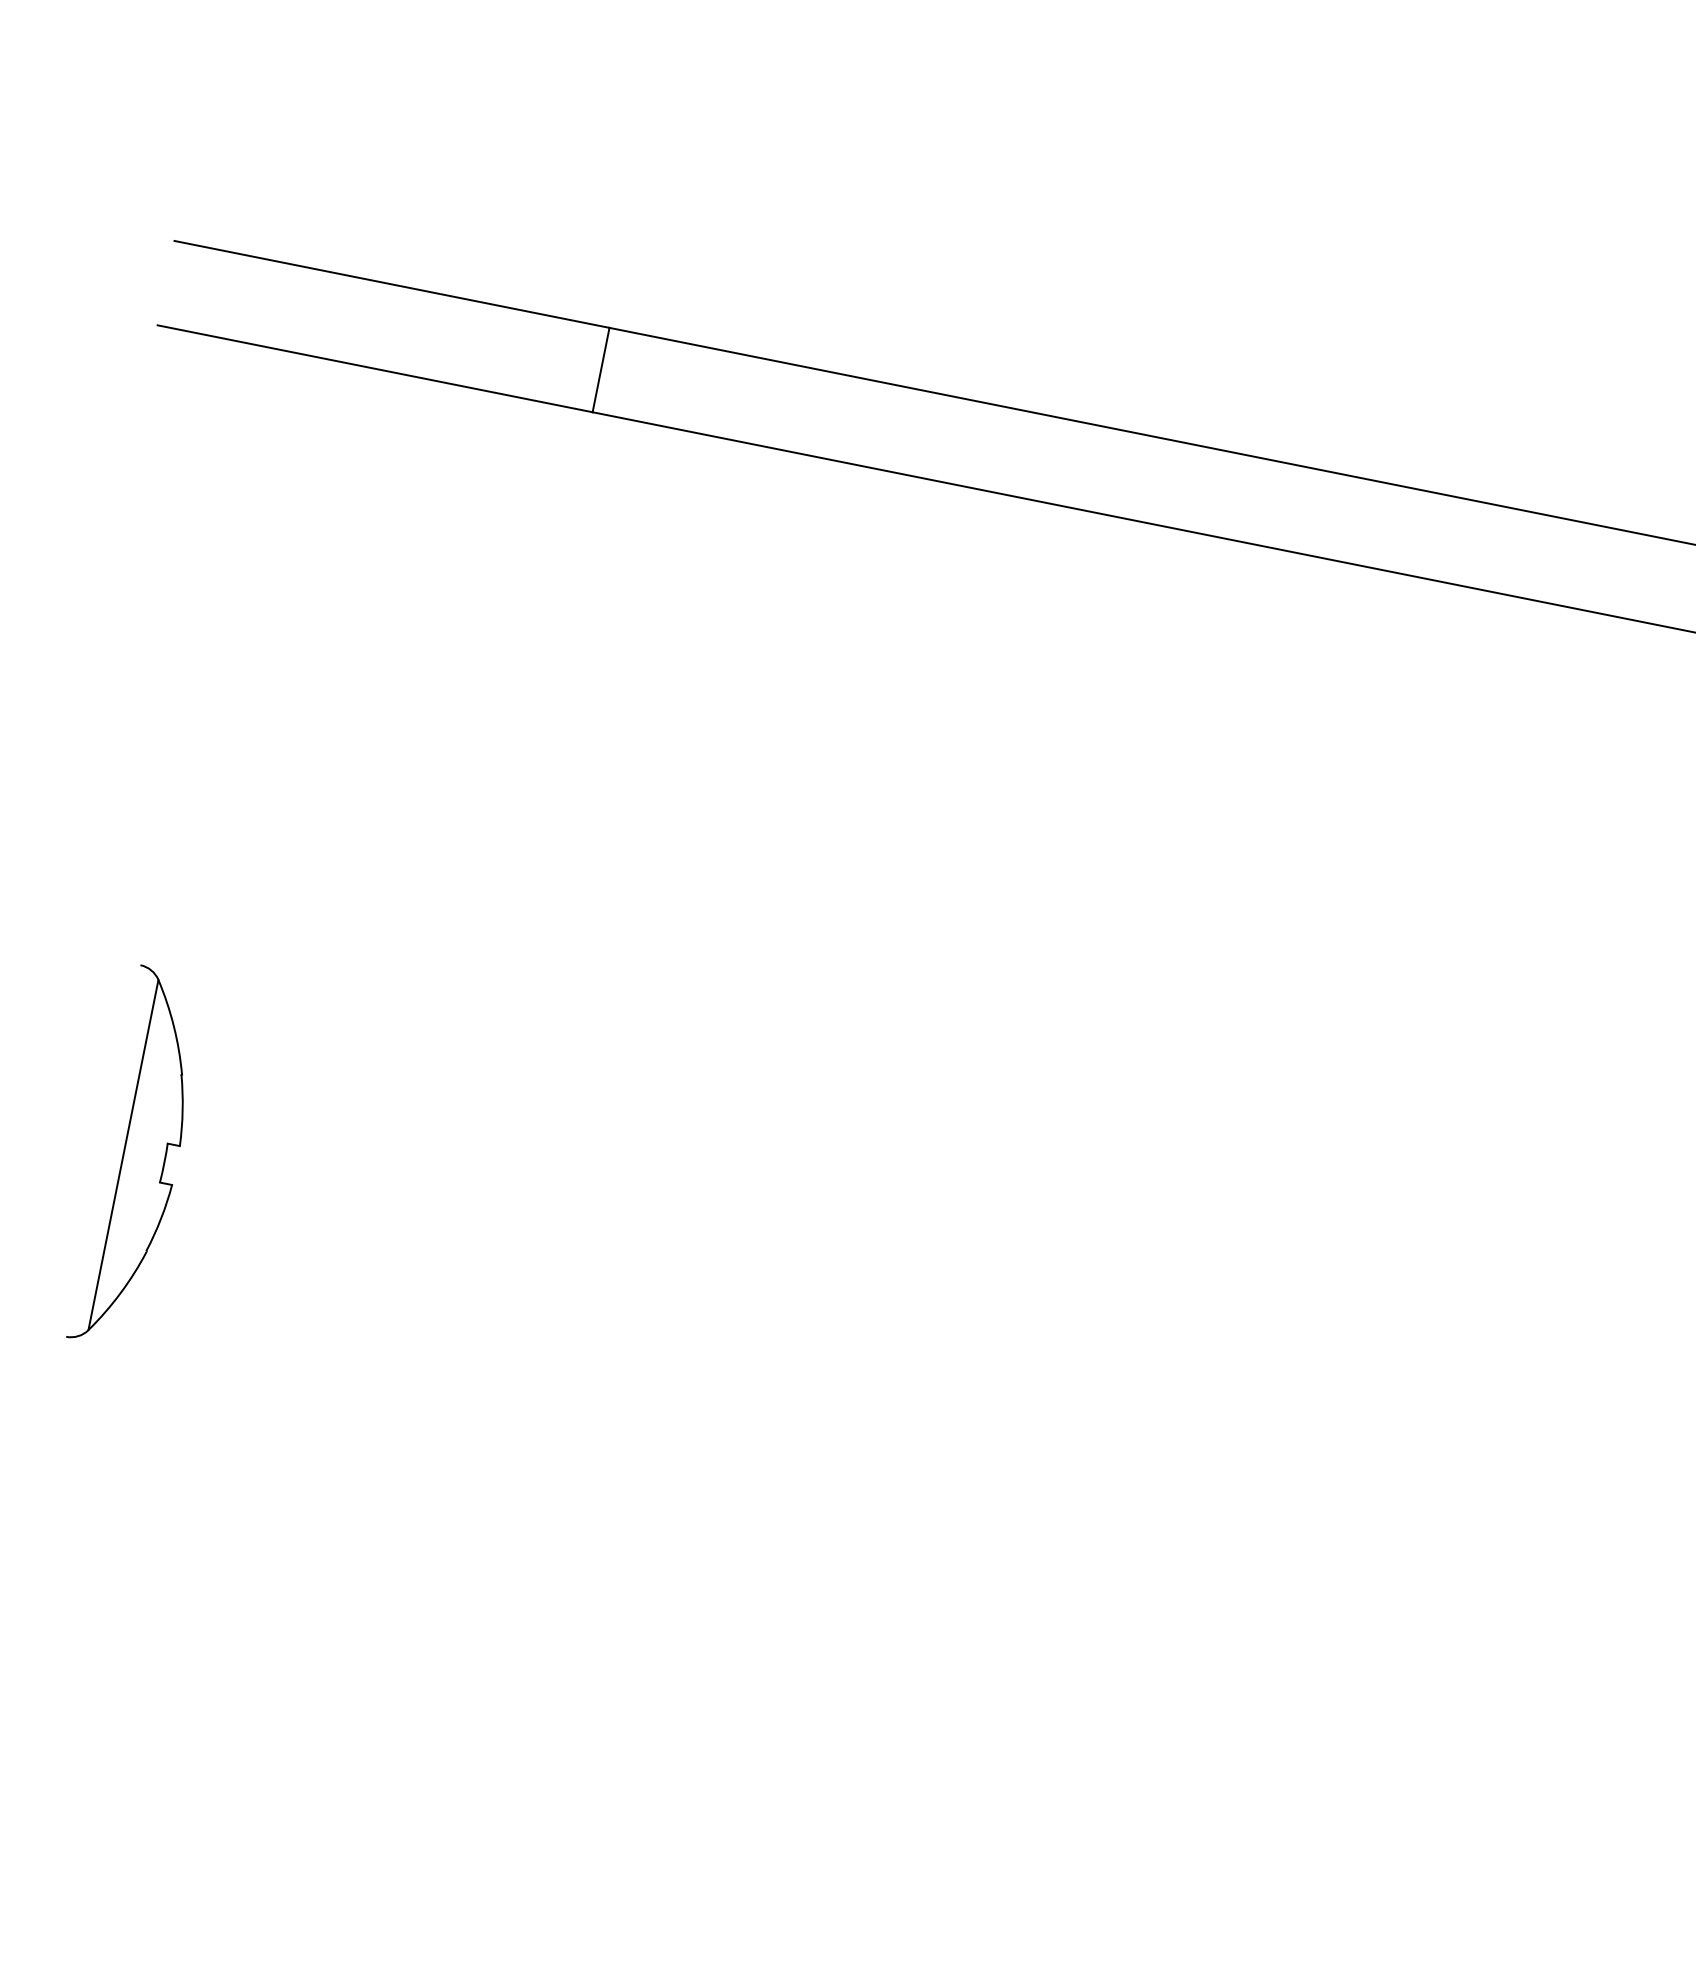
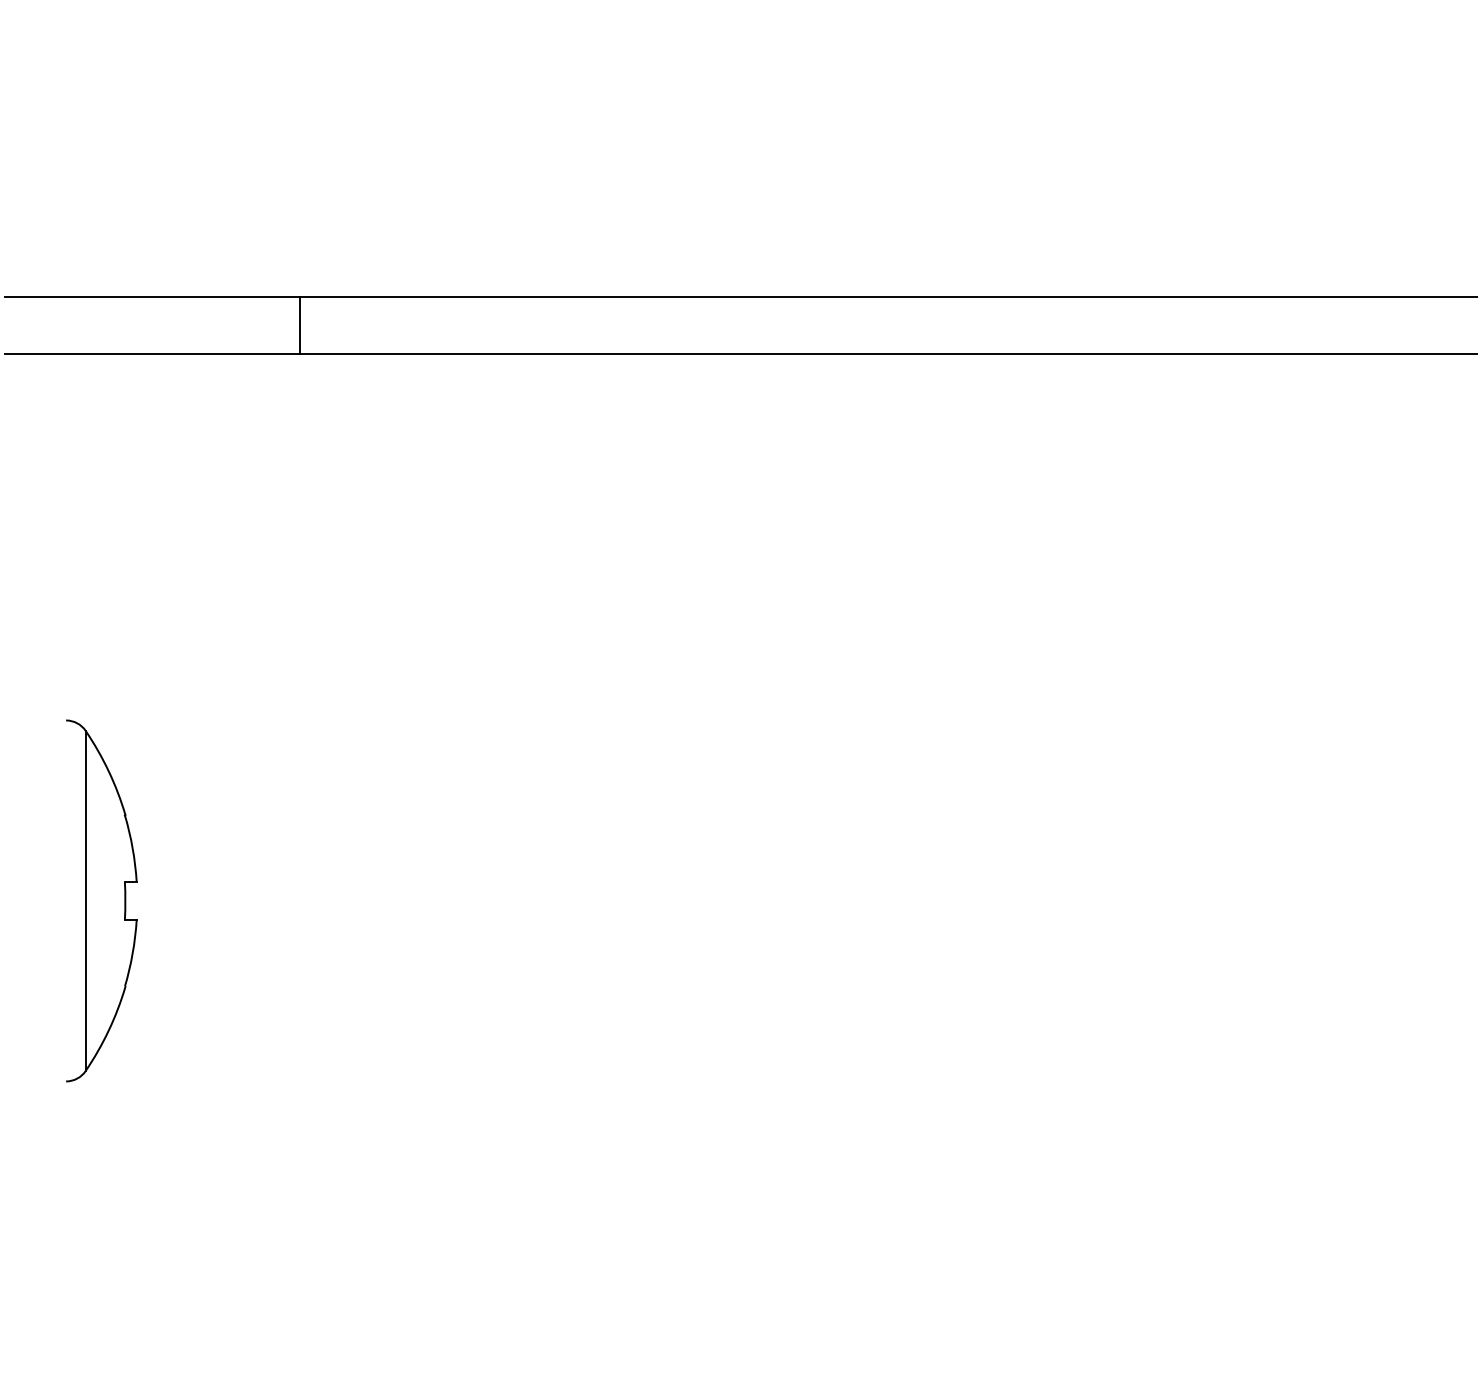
part: (139, 1157) -> (101, 900), size x1.43

